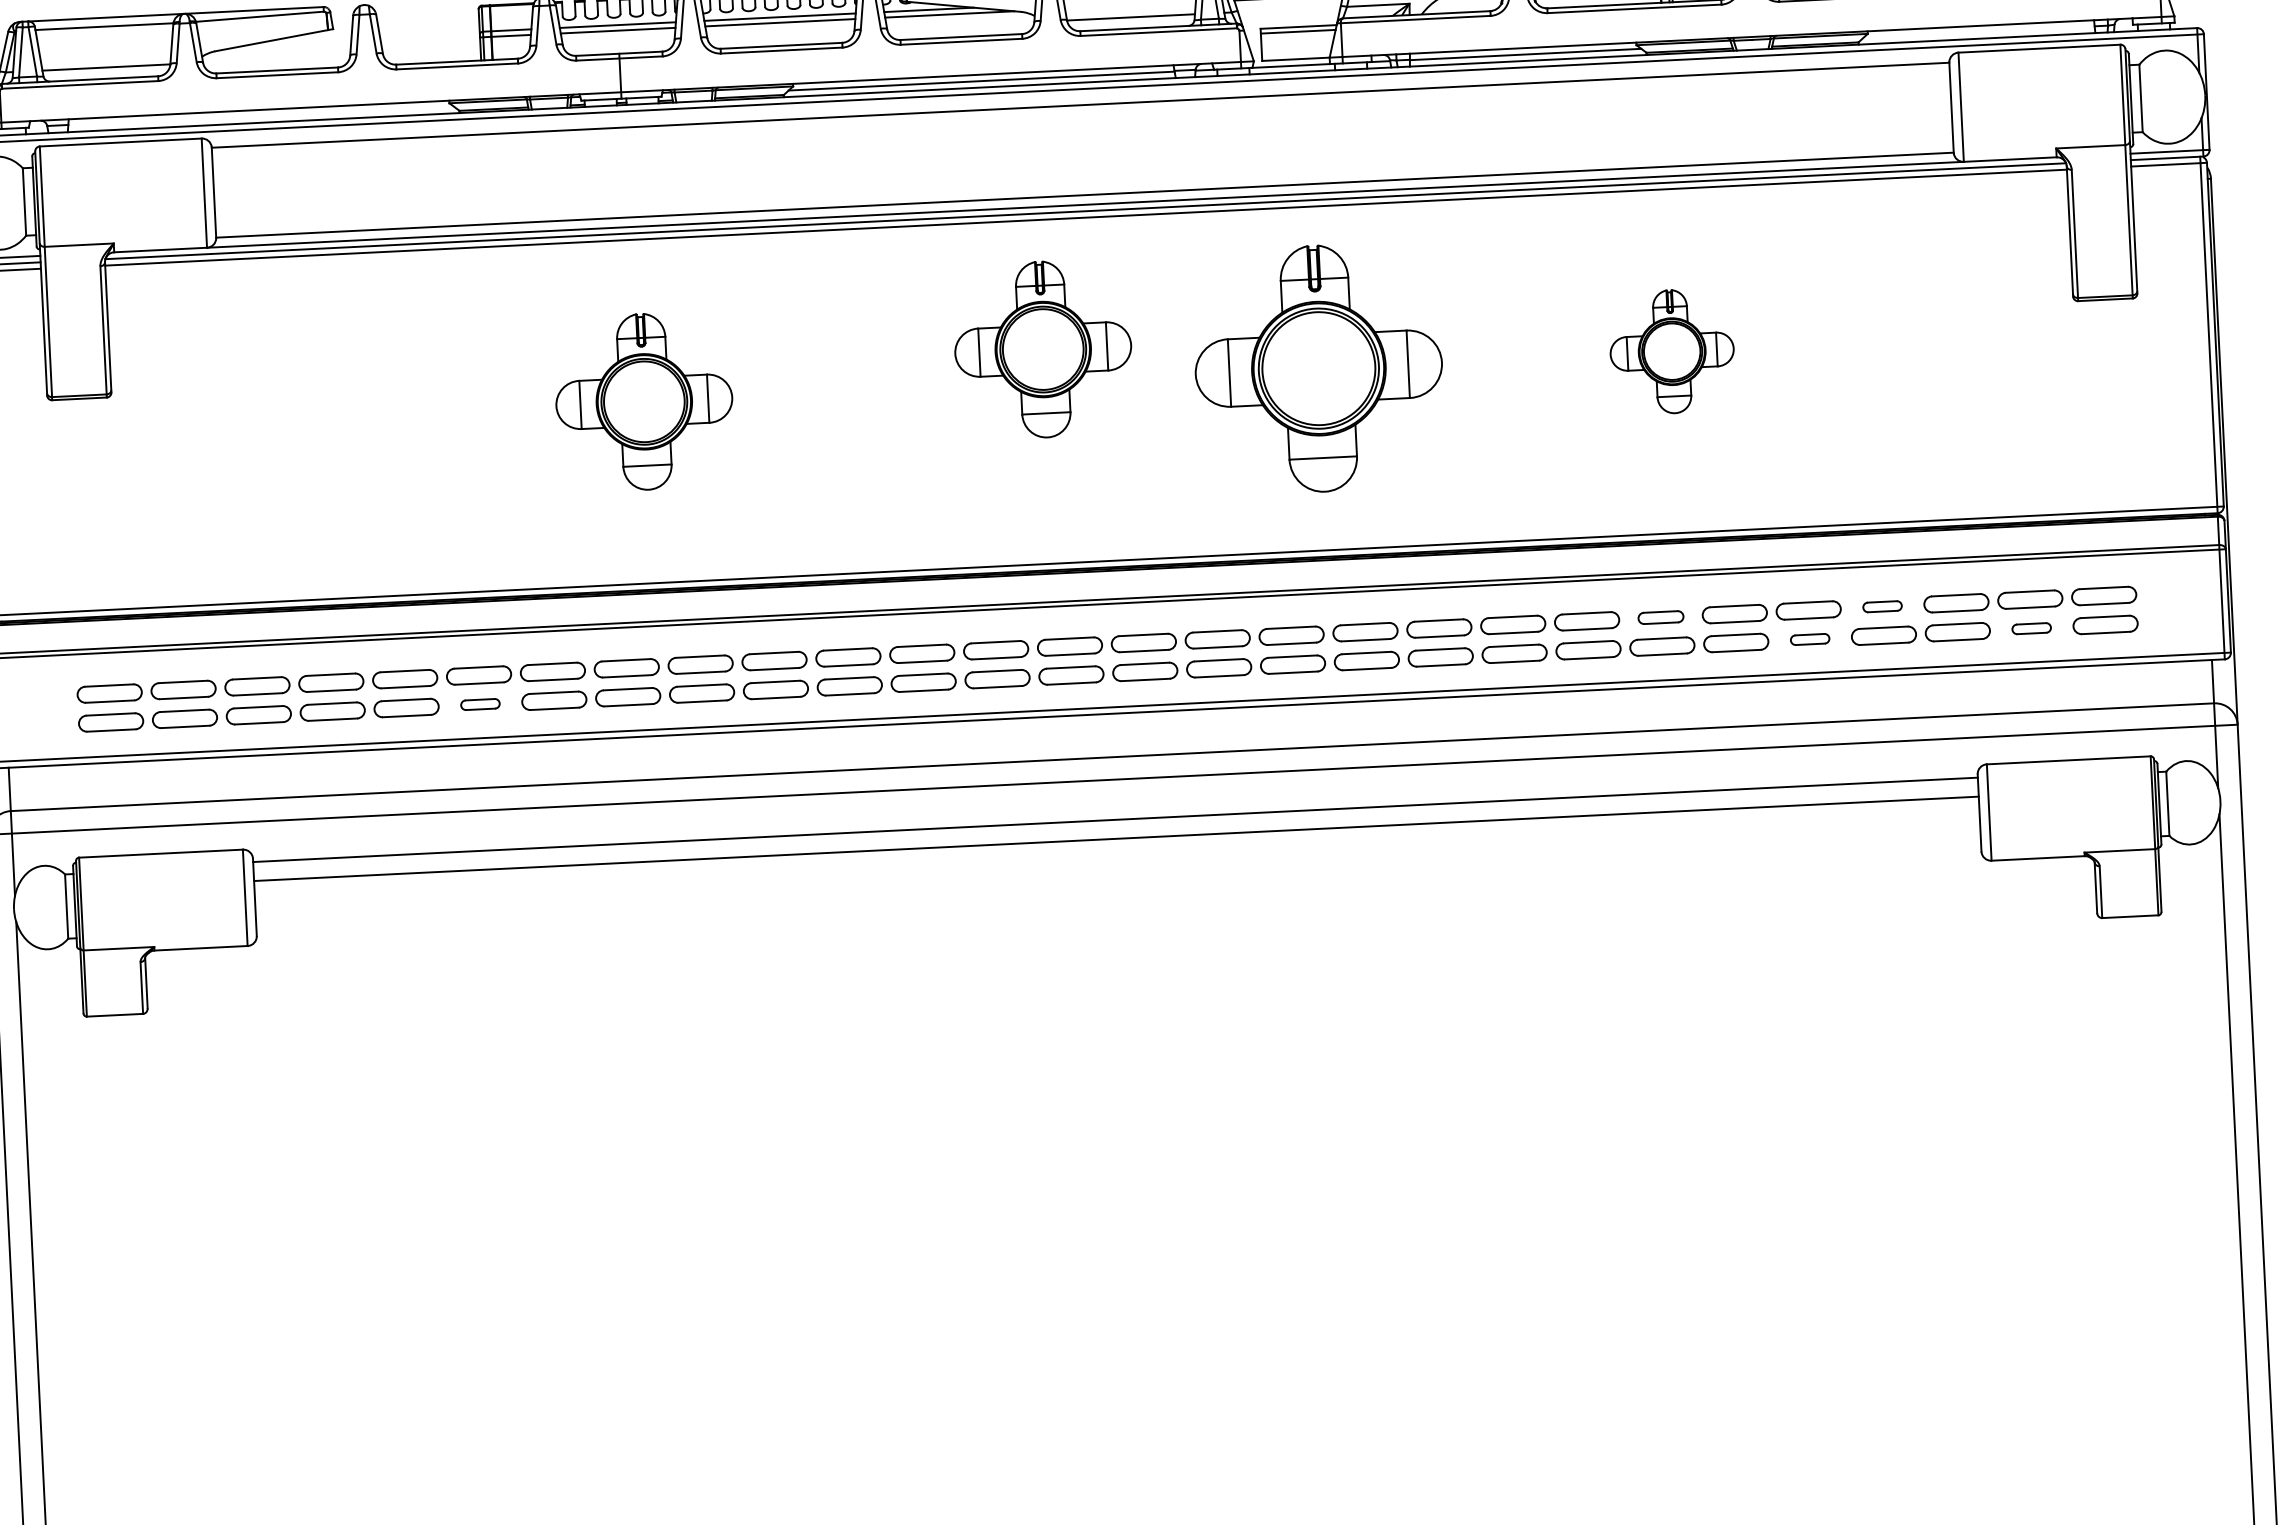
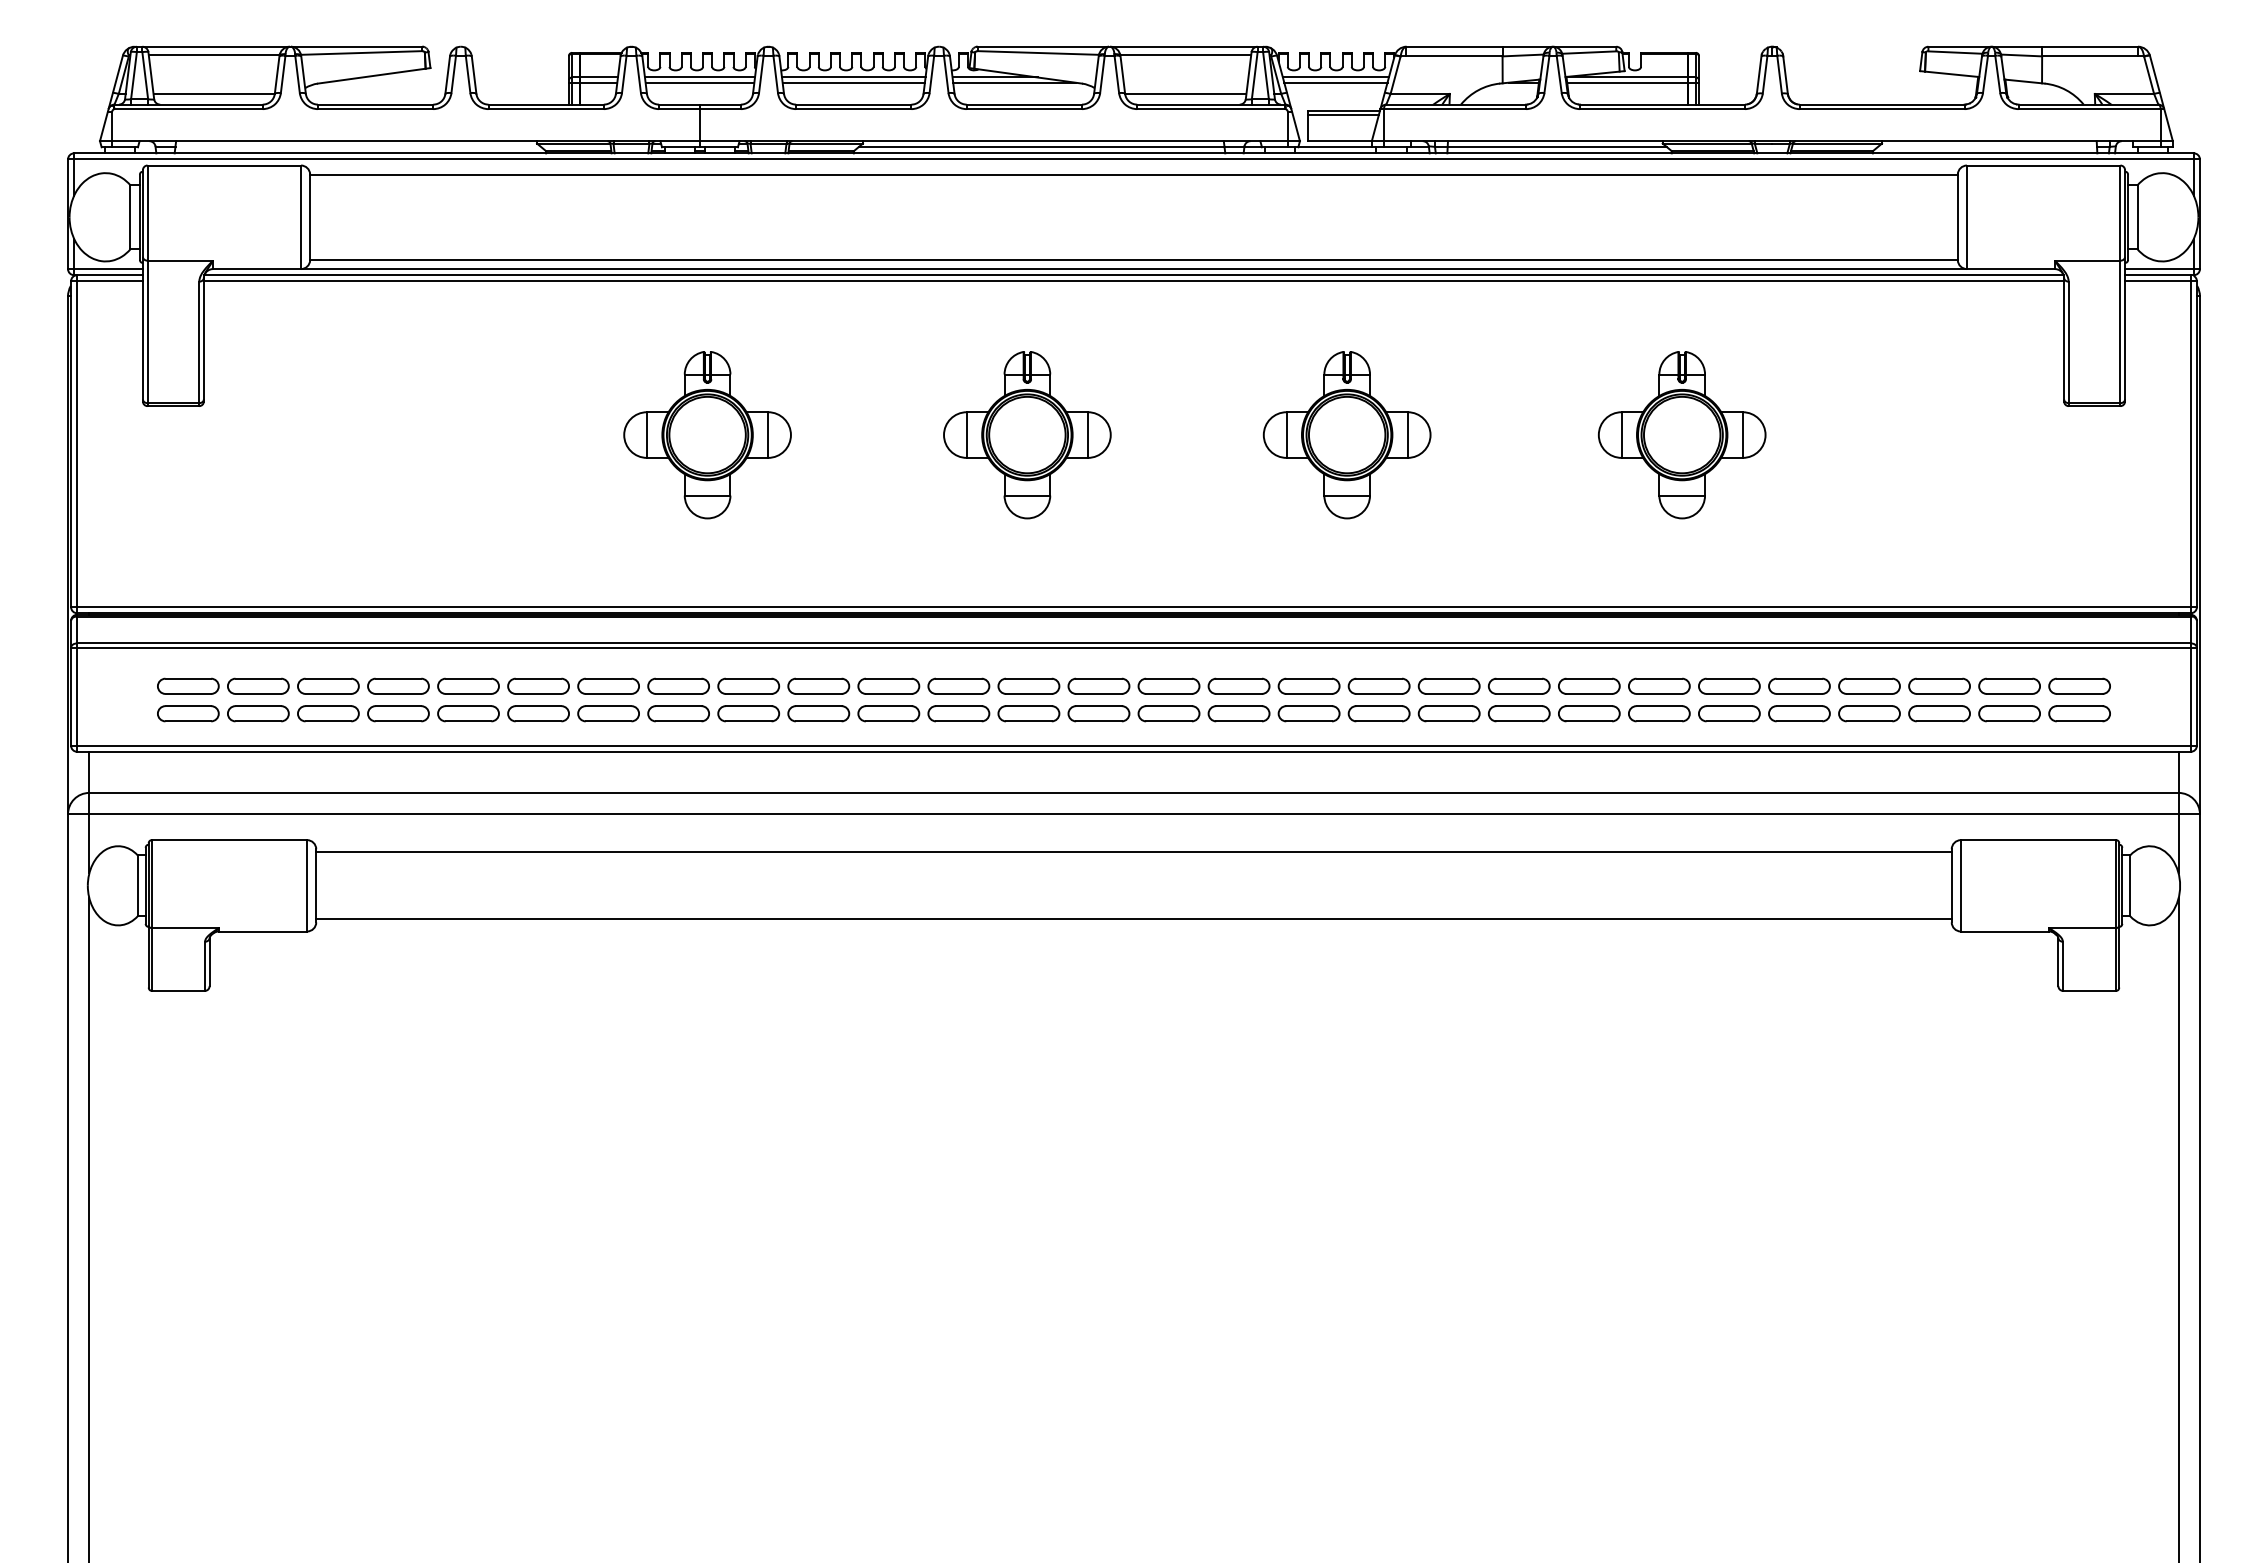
part: (1043, 350) -> (1027, 435), moved
part: (1672, 352) -> (1682, 435), size x1.43
part: (1318, 369) -> (1346, 435), size x0.71
part: (1882, 605) -> (1869, 685), size x1.67
part: (1661, 616) -> (1659, 685), size x1.43
part: (2031, 628) -> (2009, 713), size x1.67
part: (1810, 639) -> (1799, 713), size x1.67
part: (480, 704) -> (538, 713), size x1.67
line: (1115, 839) -> (1133, 919), moved

